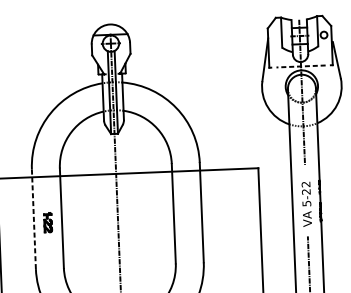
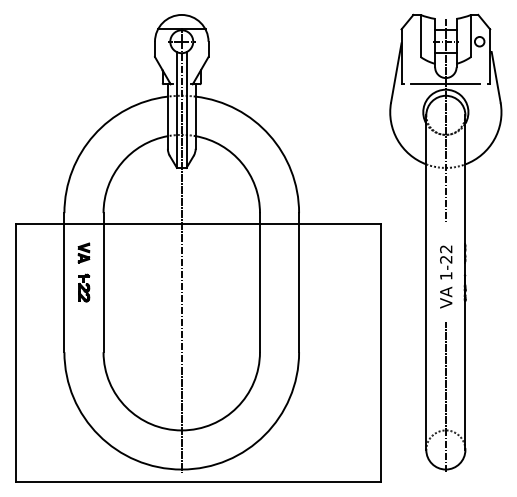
line: (300, 66) -> (445, 84), dashed -> solid
part: (46, 197) -> (83, 252), added
text: (307, 203) -> (446, 275), 5-22 -> 1-22
line: (33, 219) -> (64, 282), dashed -> solid

